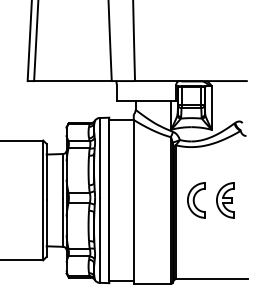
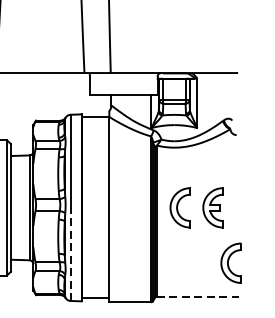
line: (99, 240) -> (70, 253), solid -> dashed
part: (241, 249) -> (231, 263), added
line: (212, 279) -> (198, 297), solid -> dashed

